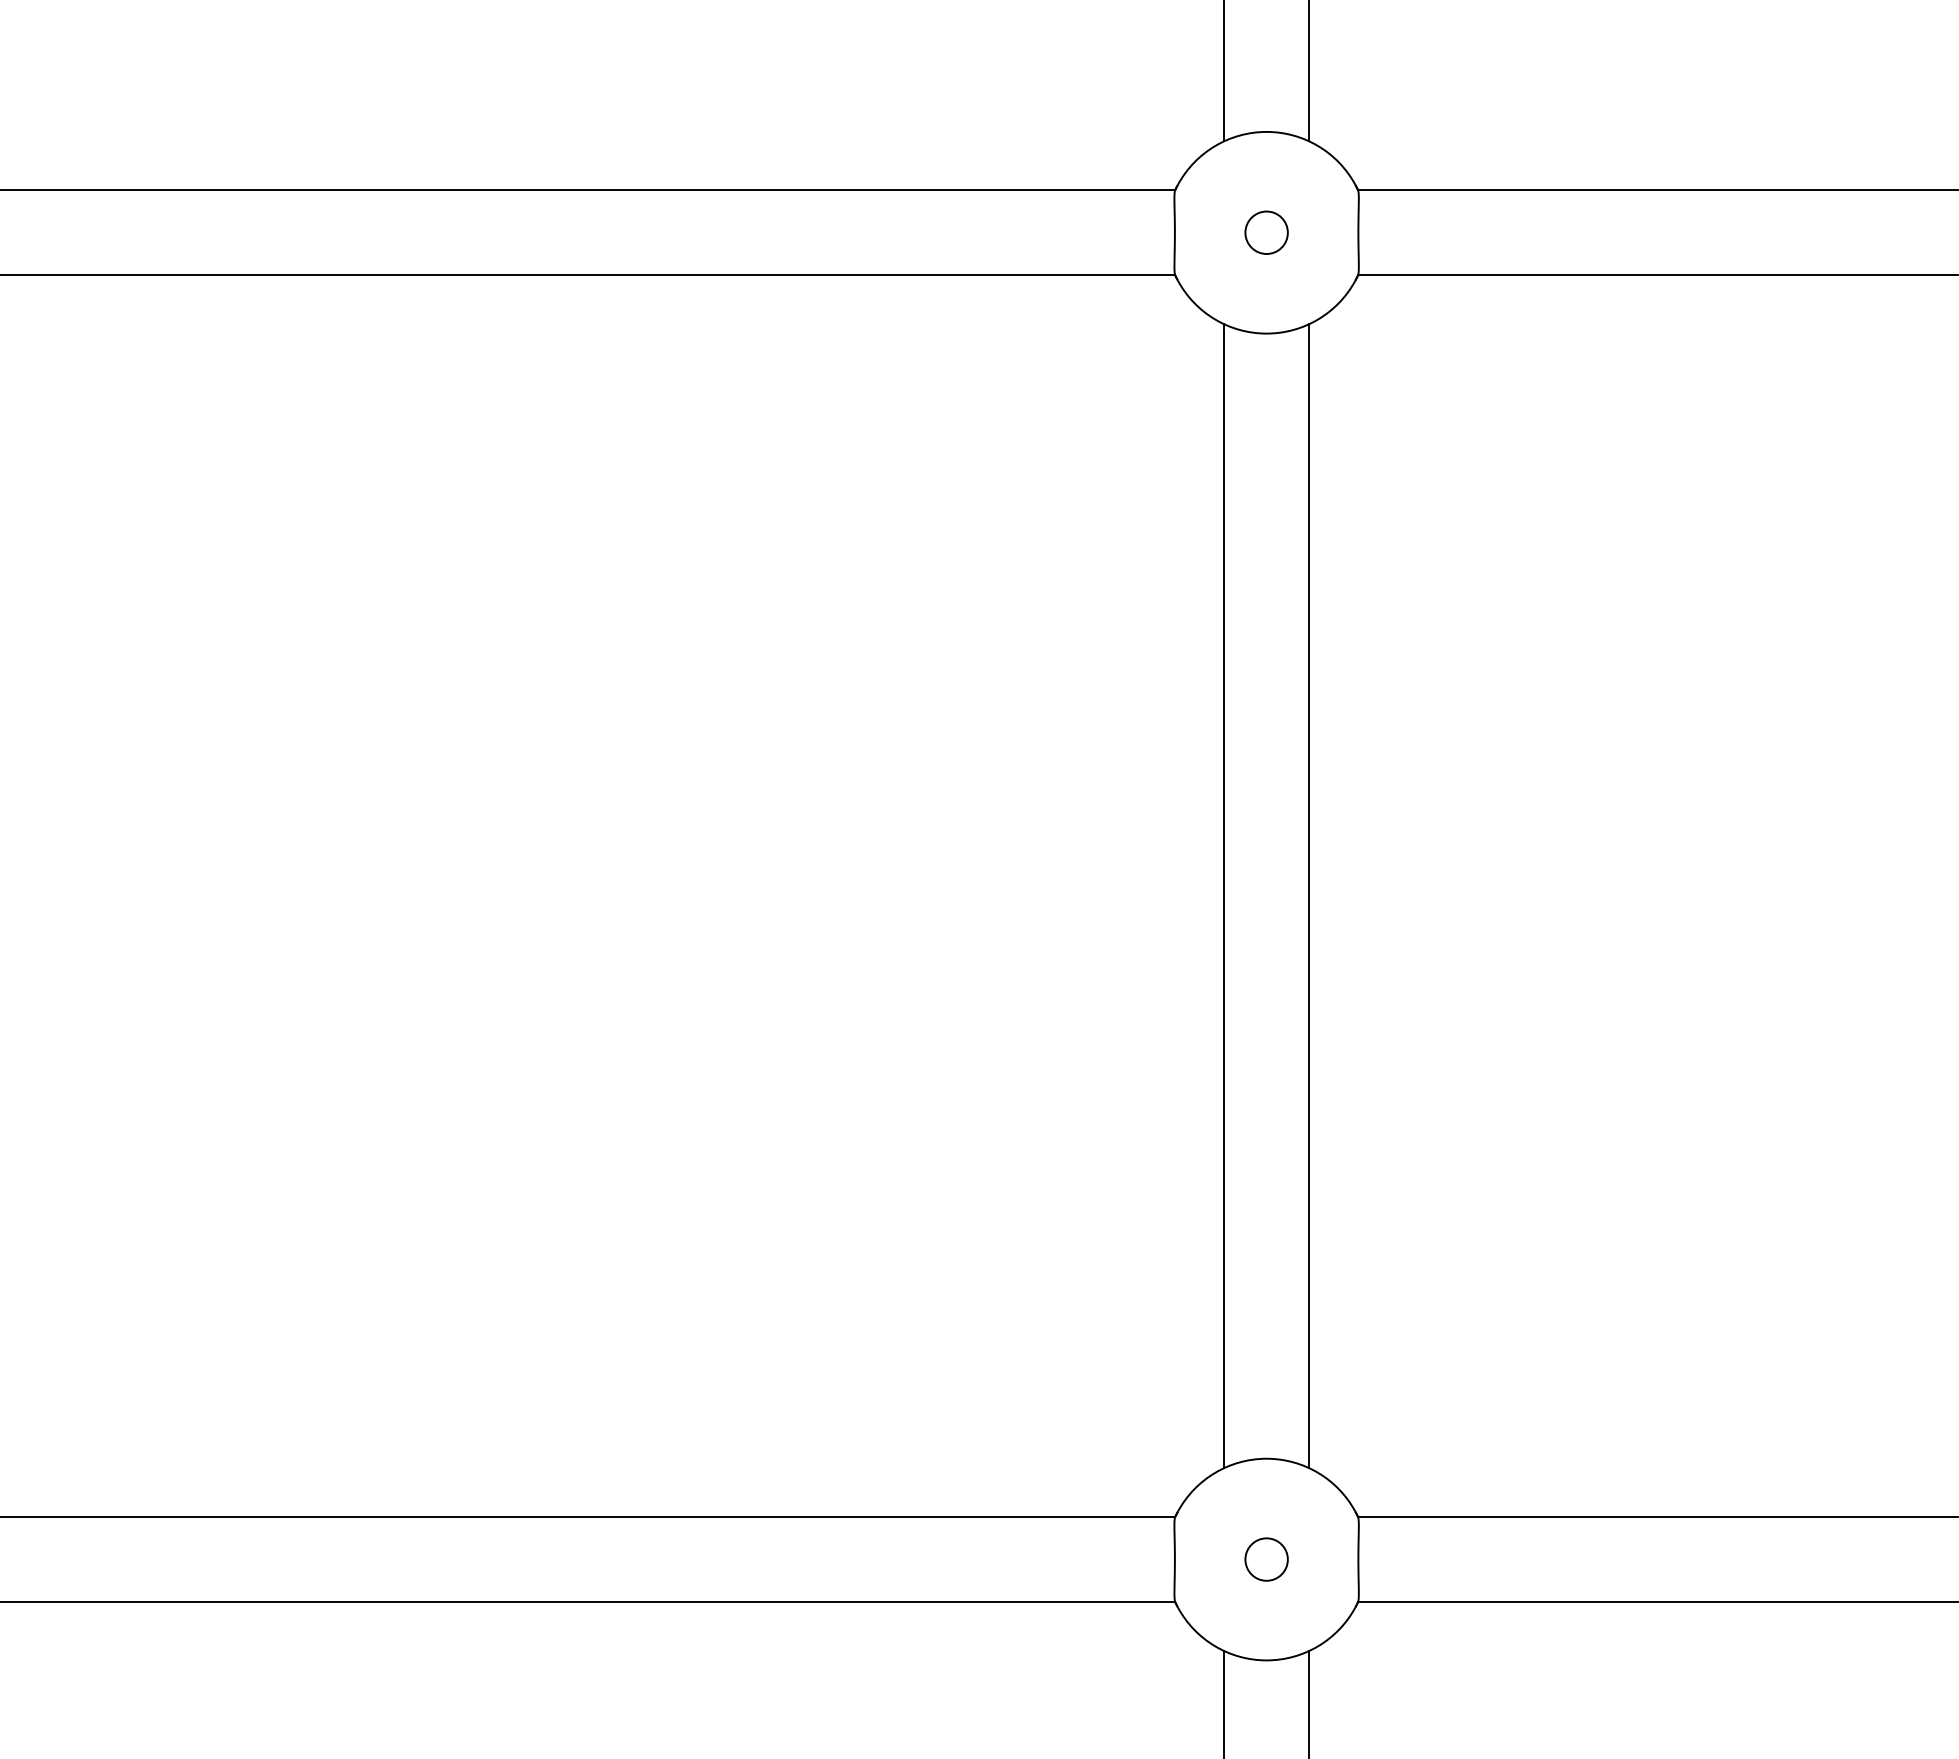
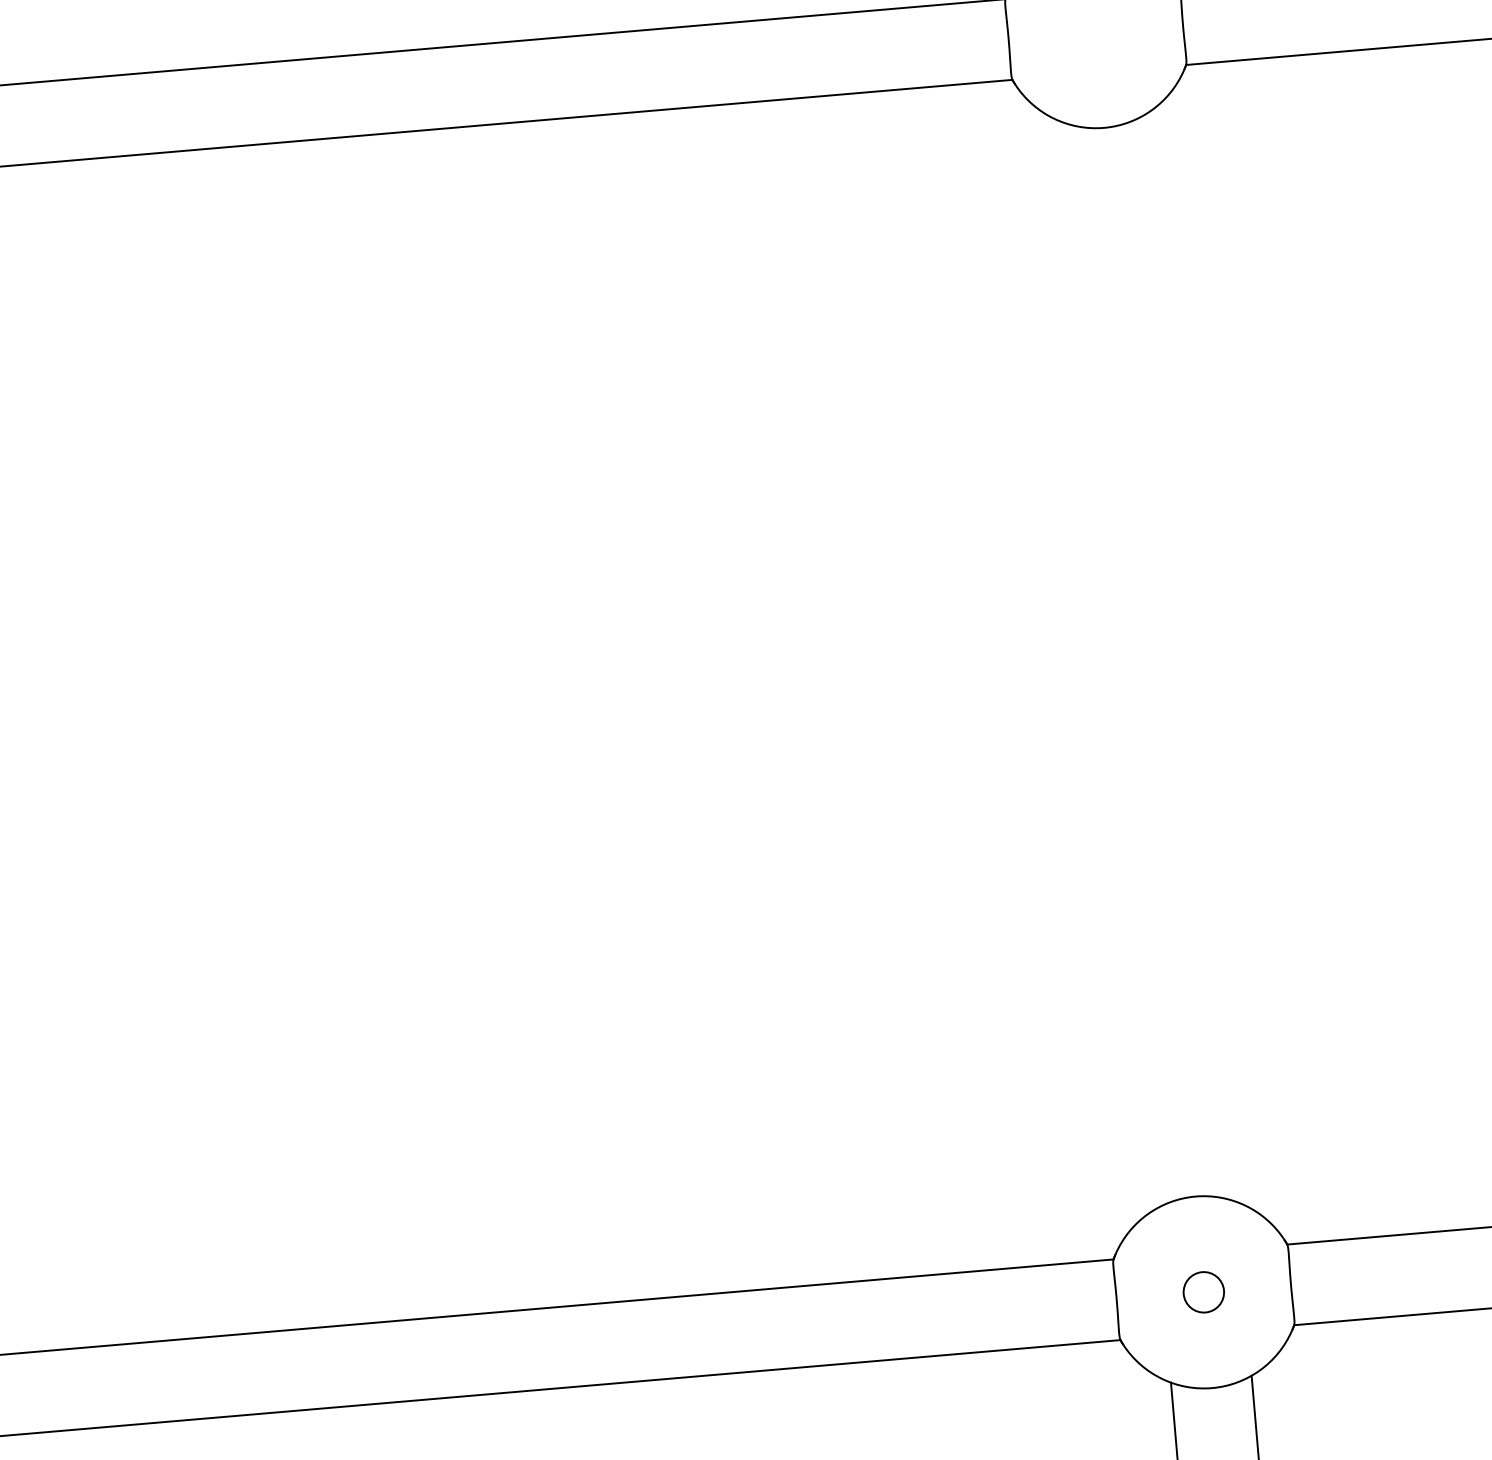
circle: (1266, 232) -> (1095, 31), removed
line: (1224, 896) -> (1109, 665), removed
line: (1309, 896) -> (1190, 659), removed

